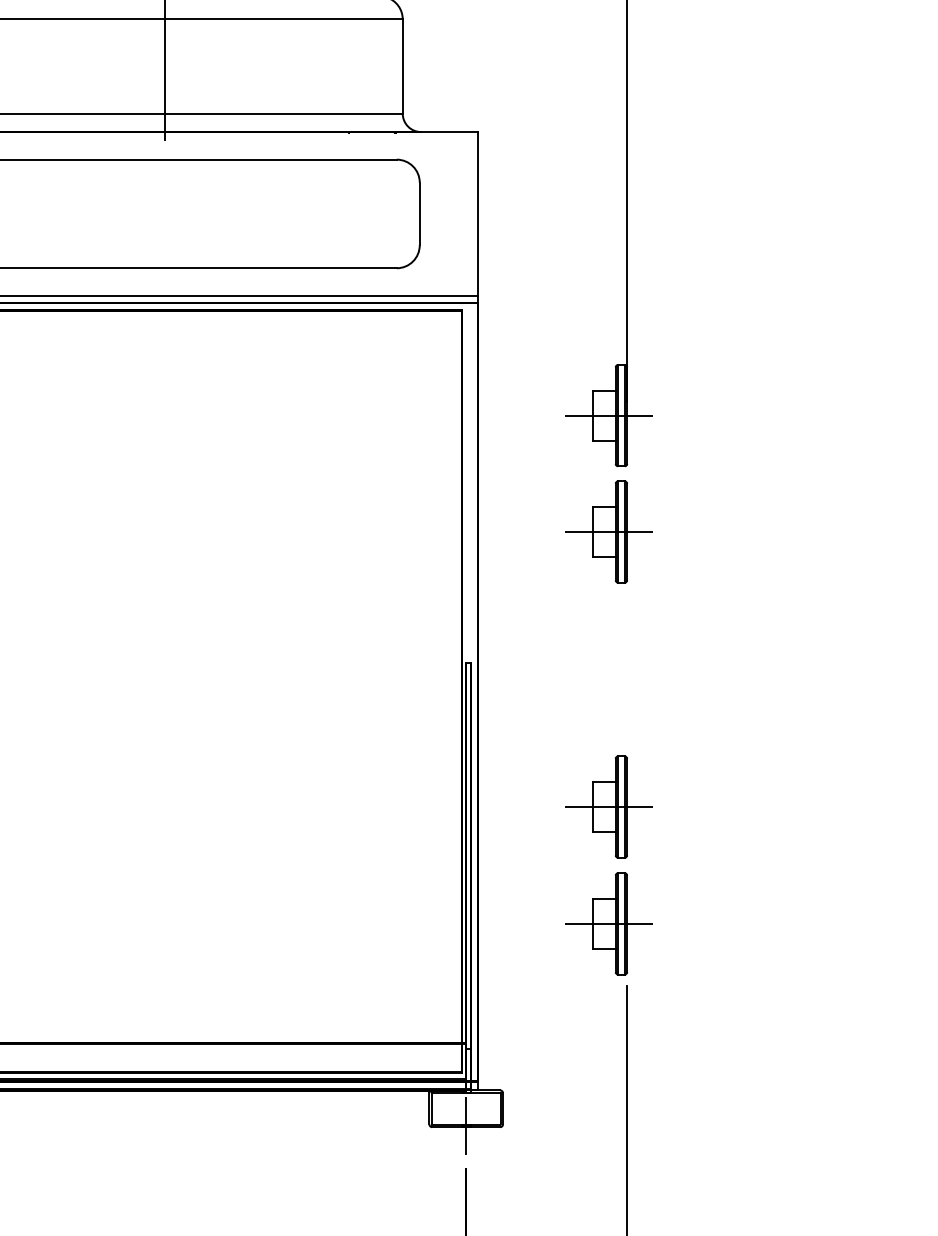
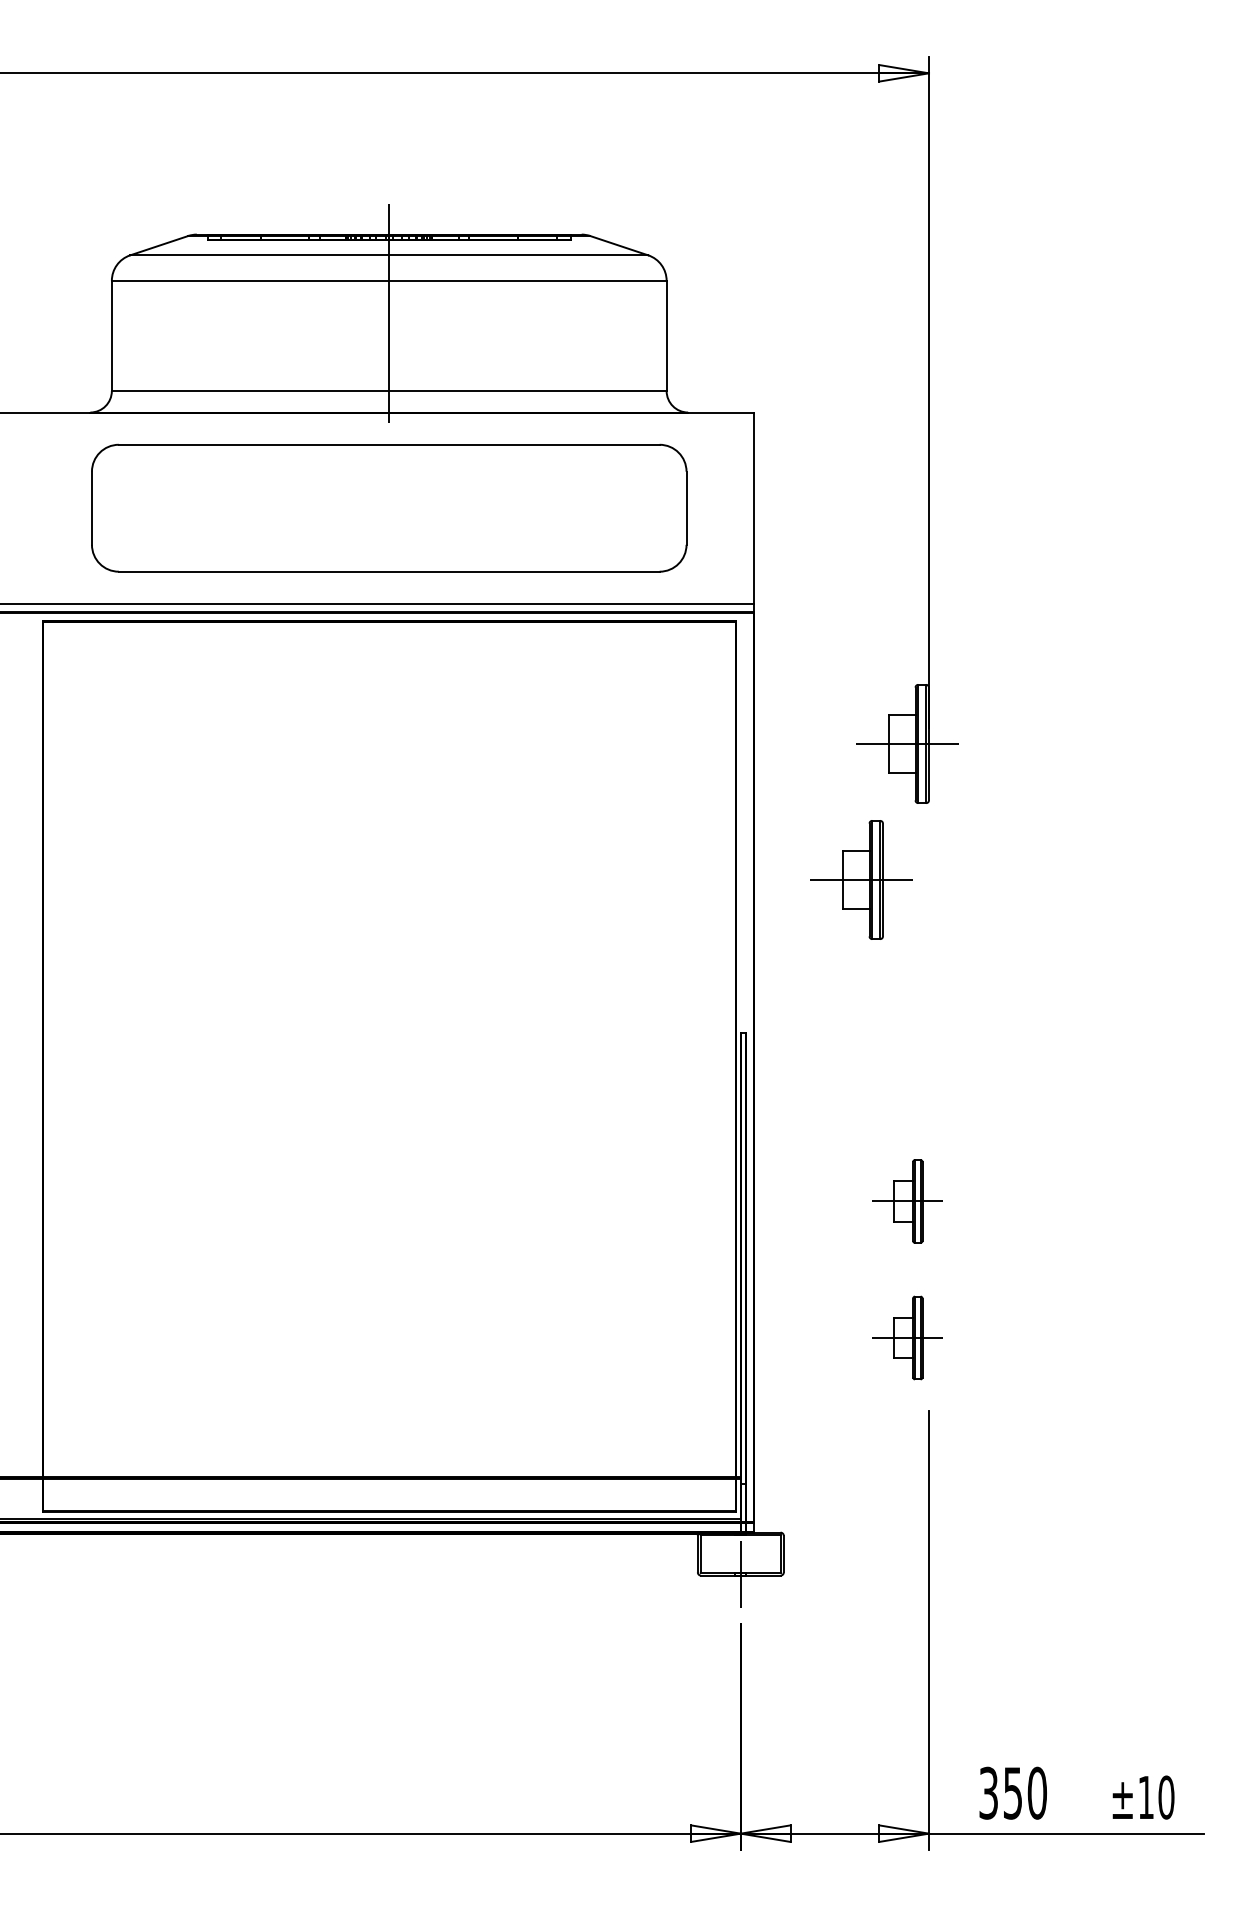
part: (608, 531) -> (861, 879), moved
part: (608, 807) -> (907, 1201), size x0.7
part: (608, 923) -> (907, 1337), size x0.7

